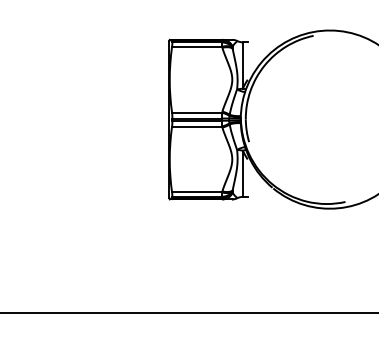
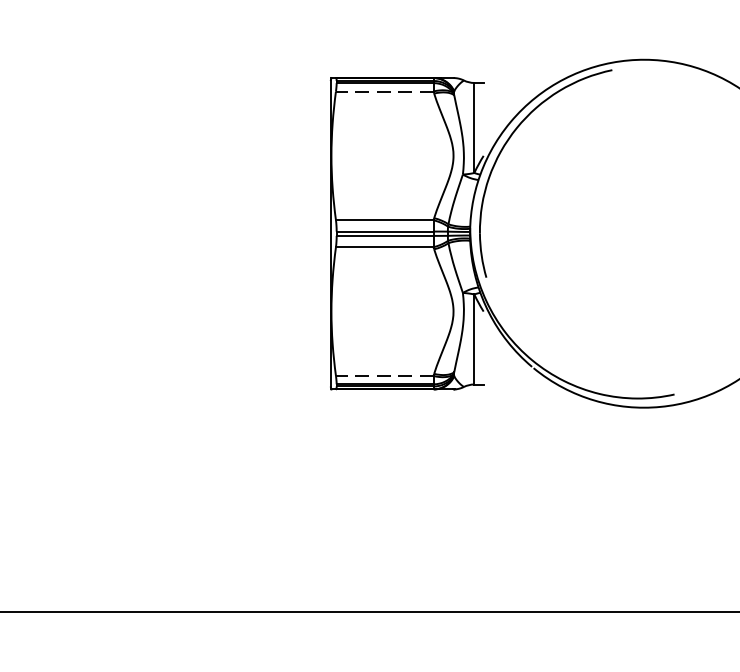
line: (197, 46) -> (385, 90), solid -> dashed
line: (197, 192) -> (385, 376), solid -> dashed

